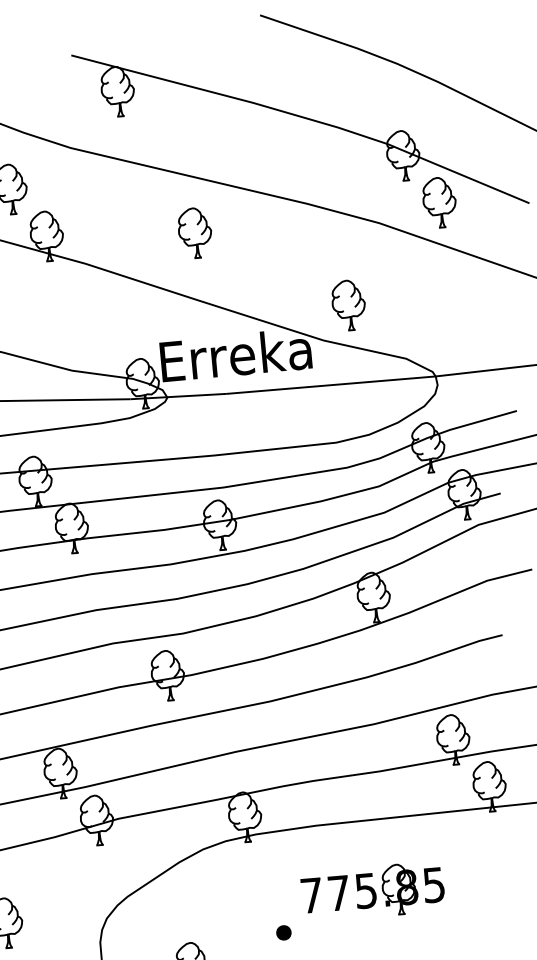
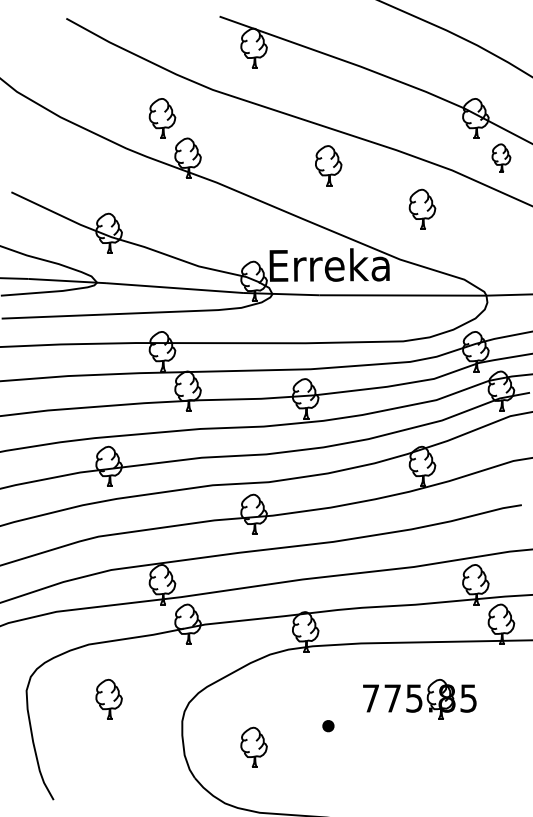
part: (439, 201) -> (501, 157), size x0.7
part: (194, 232) -> (328, 165), moved
part: (348, 304) -> (422, 208), moved
part: (372, 891) -> (419, 699), moved

